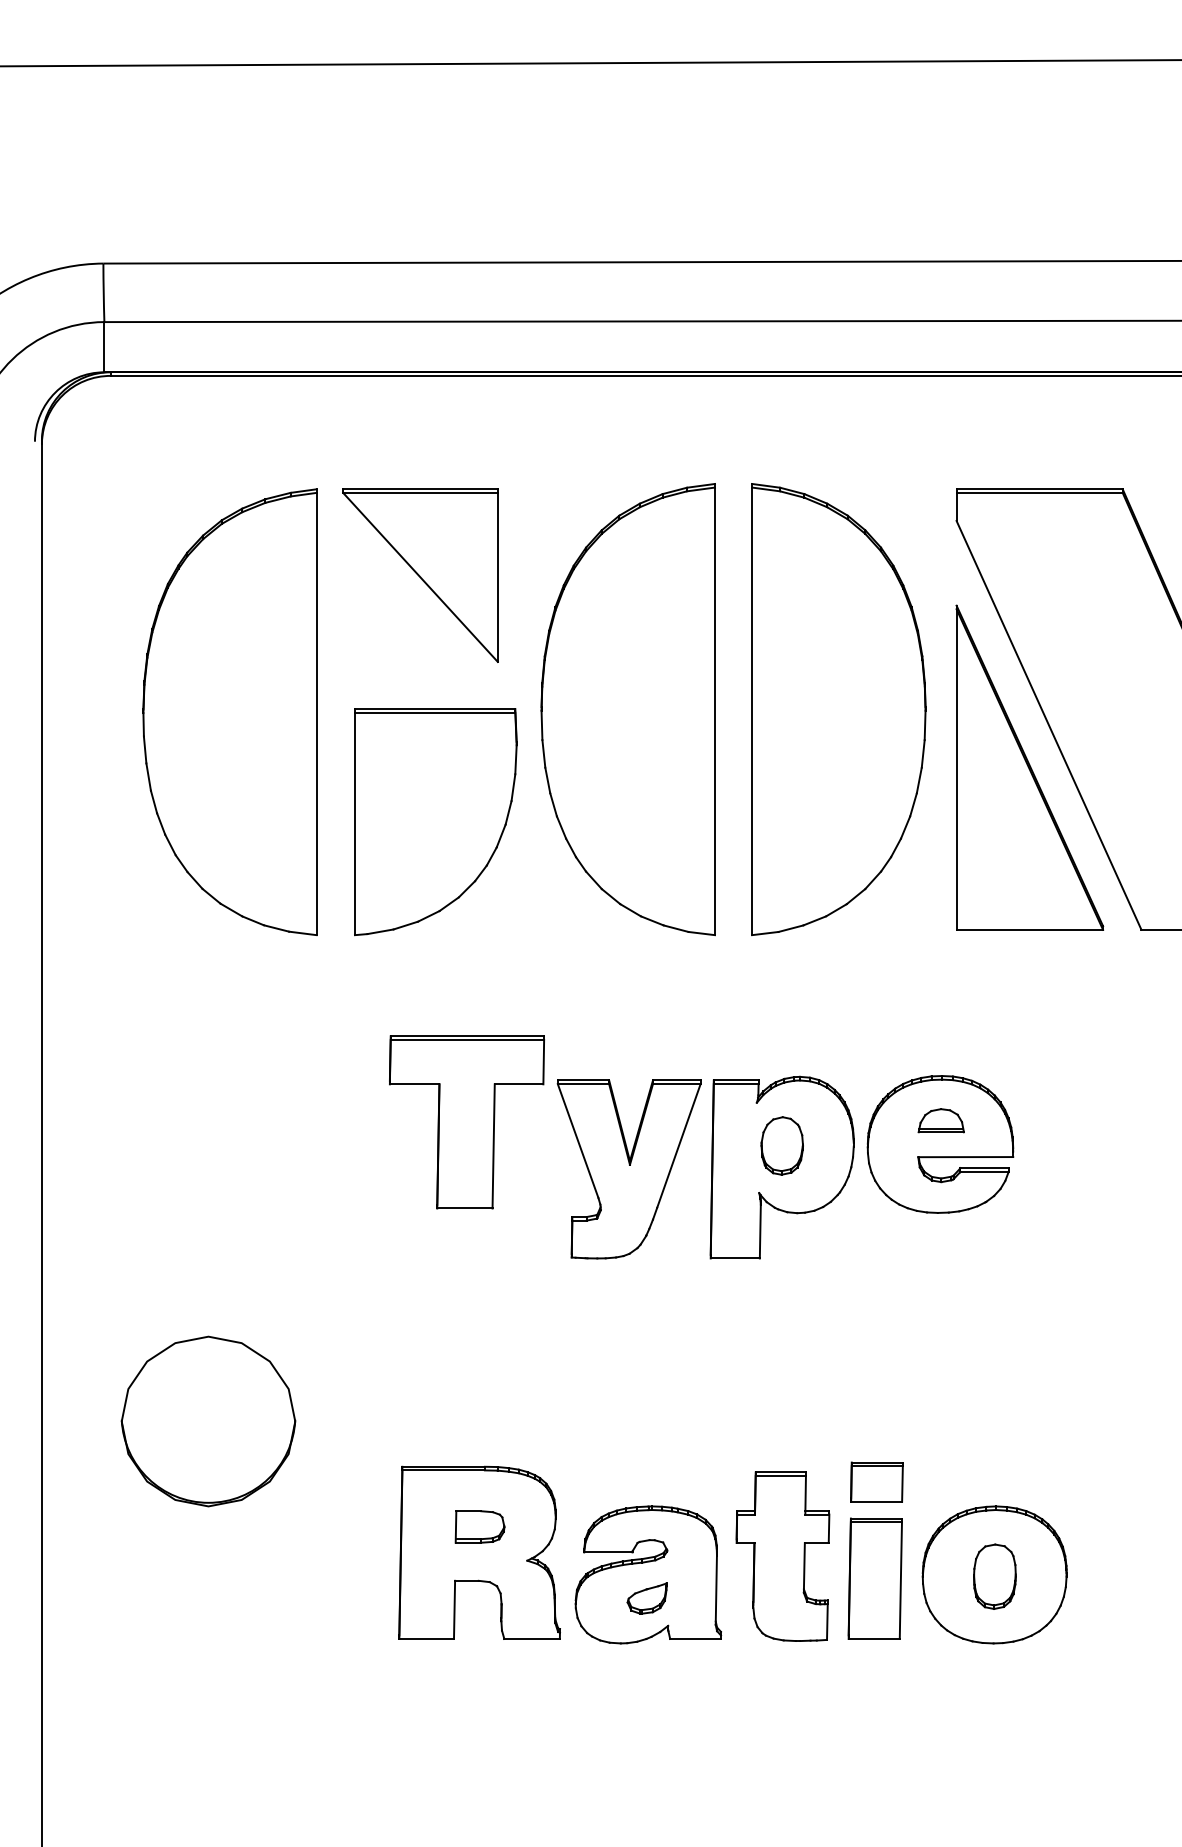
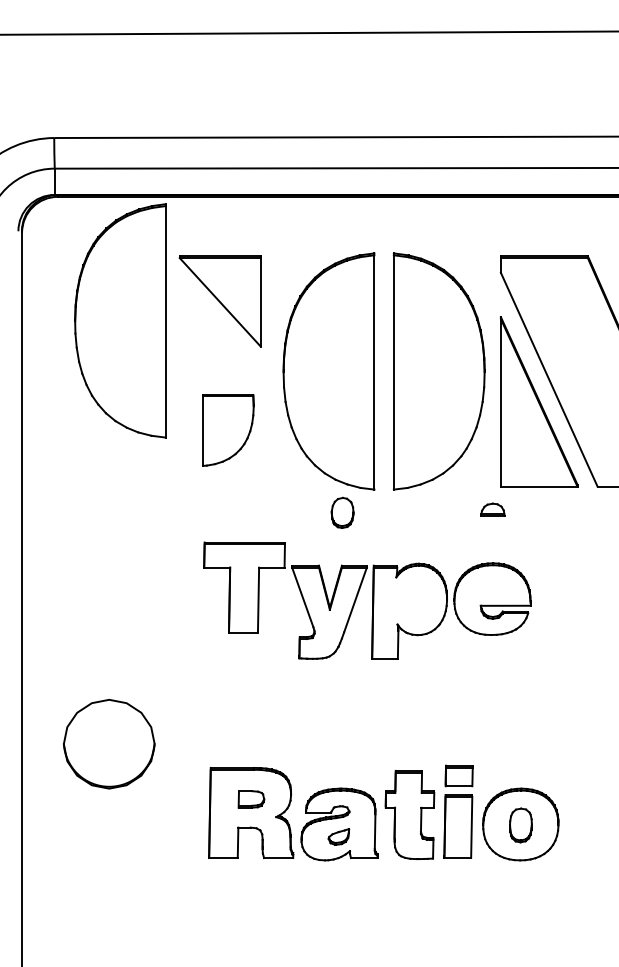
part: (229, 711) -> (120, 320), moved
part: (436, 822) -> (228, 430), size x0.6
part: (940, 1120) -> (492, 509), moved
part: (782, 1145) -> (342, 512), moved

